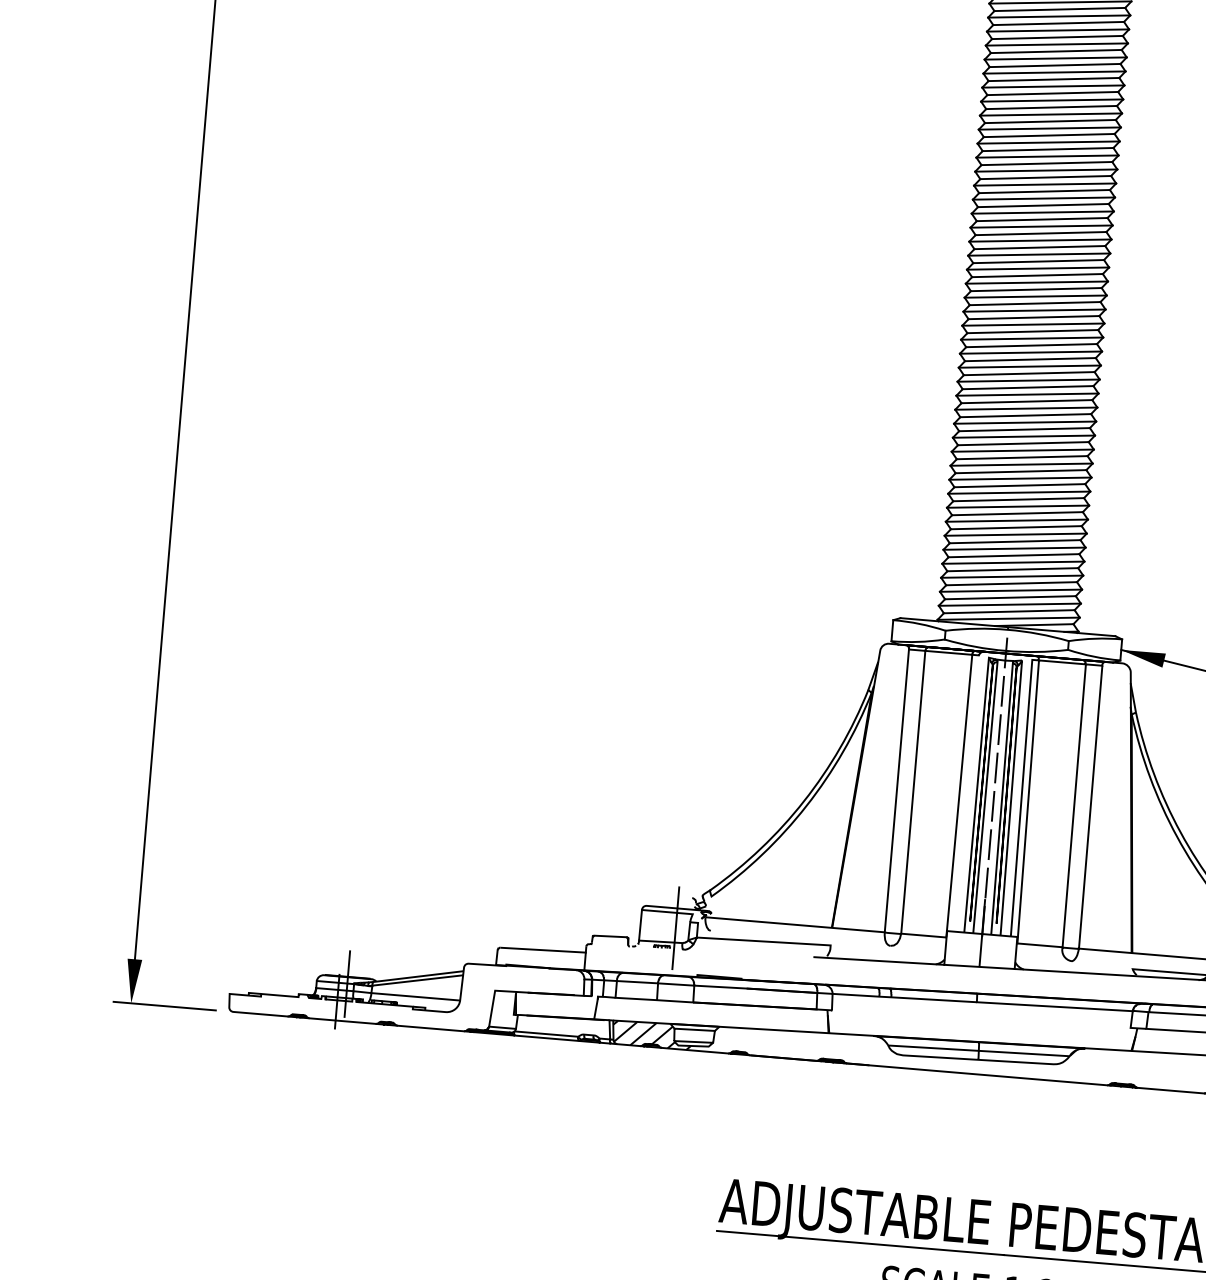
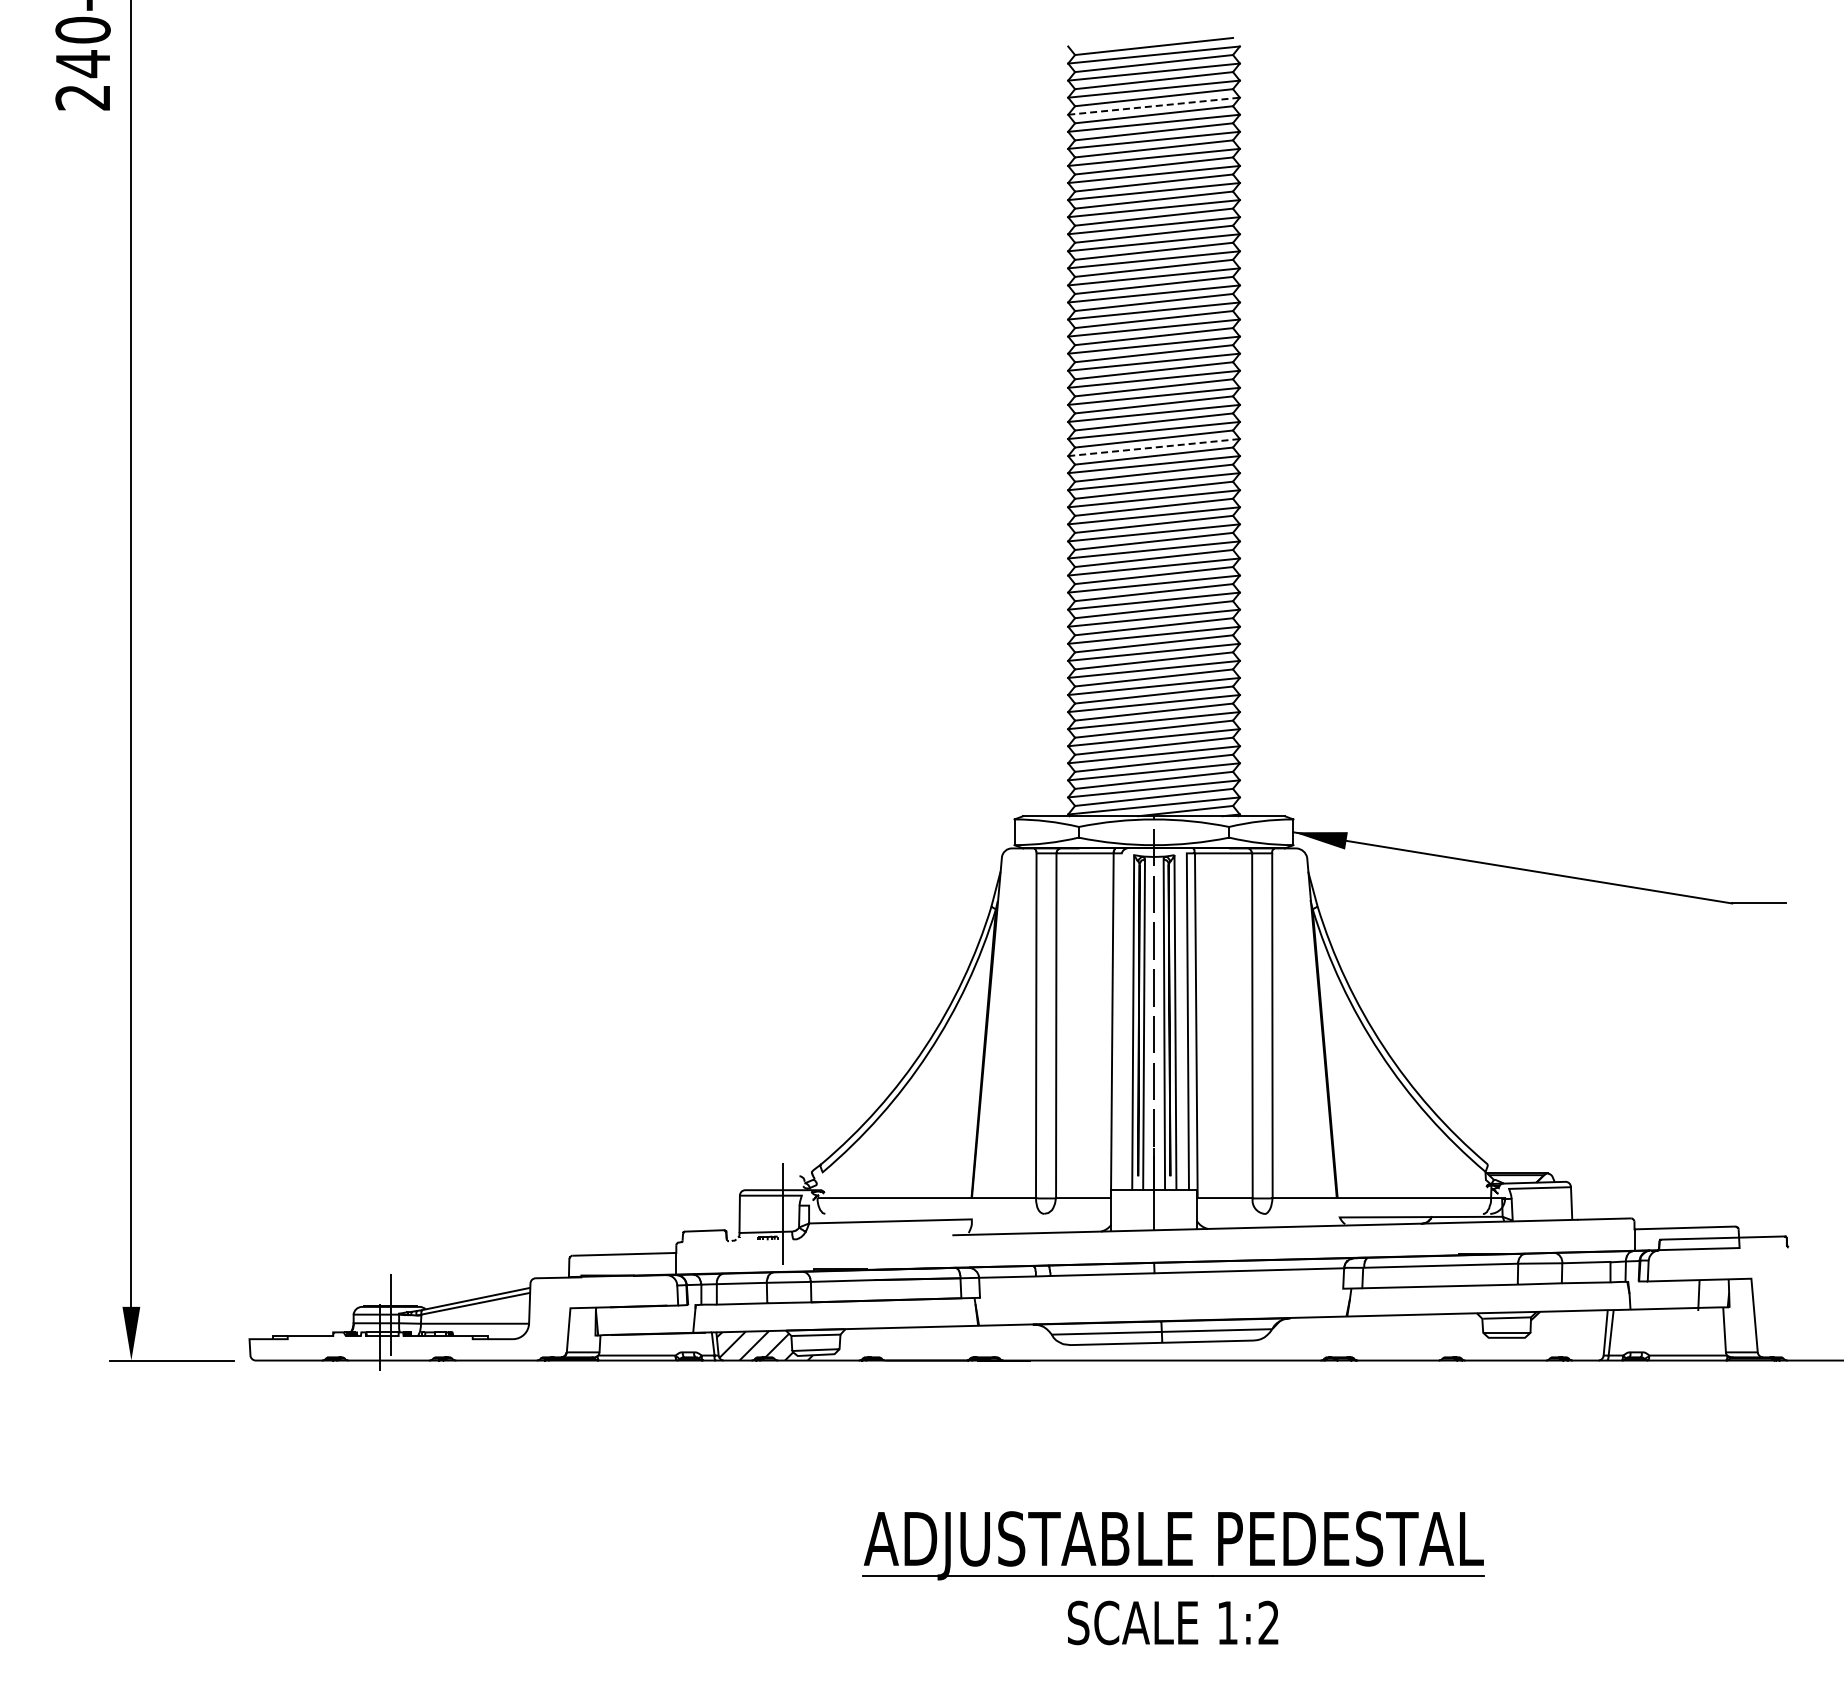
line: (1057, 44) -> (1154, 106), solid -> dashed
line: (1033, 324) -> (1154, 447), solid -> dashed

